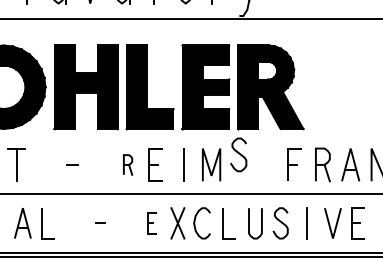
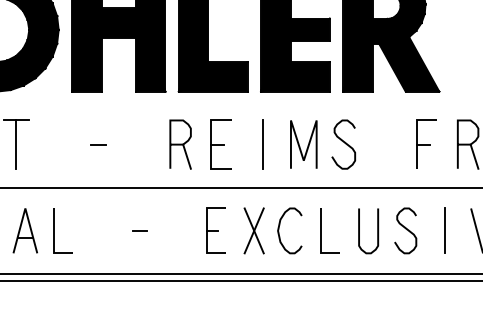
curve: (238, 154) -> (343, 144), moved
part: (127, 164) -> (179, 144), size x1.67
part: (151, 223) -> (215, 231), size x1.43

